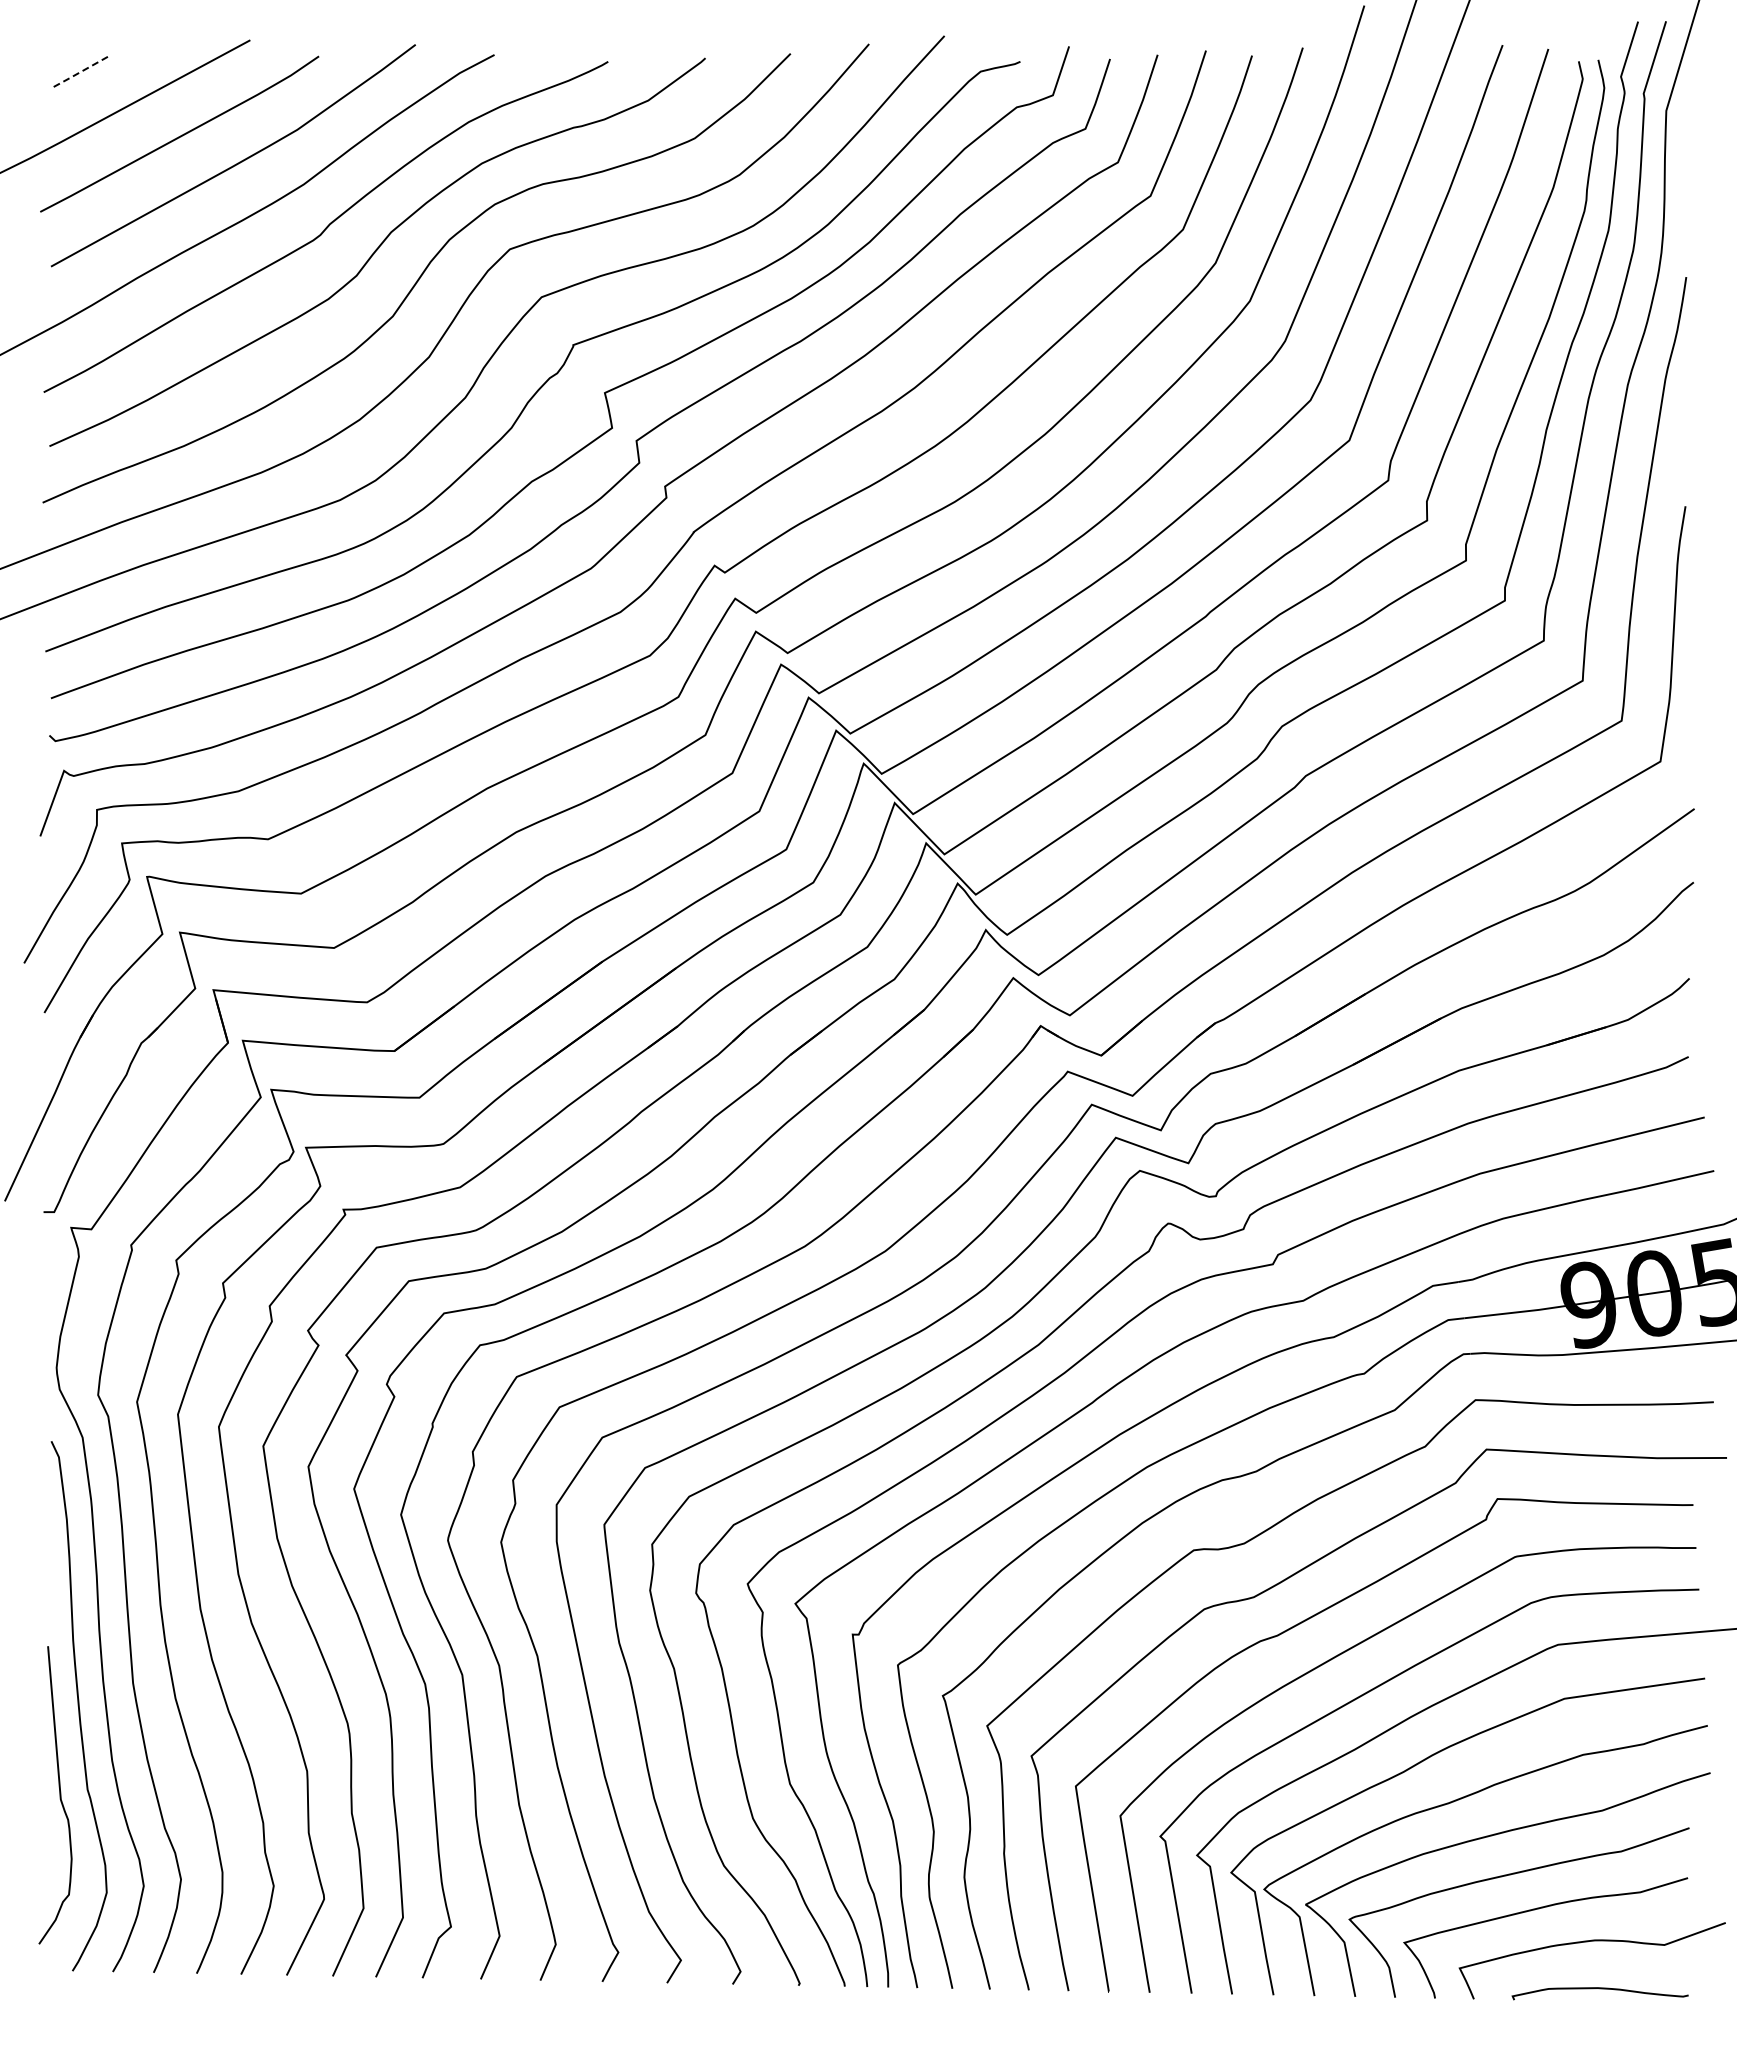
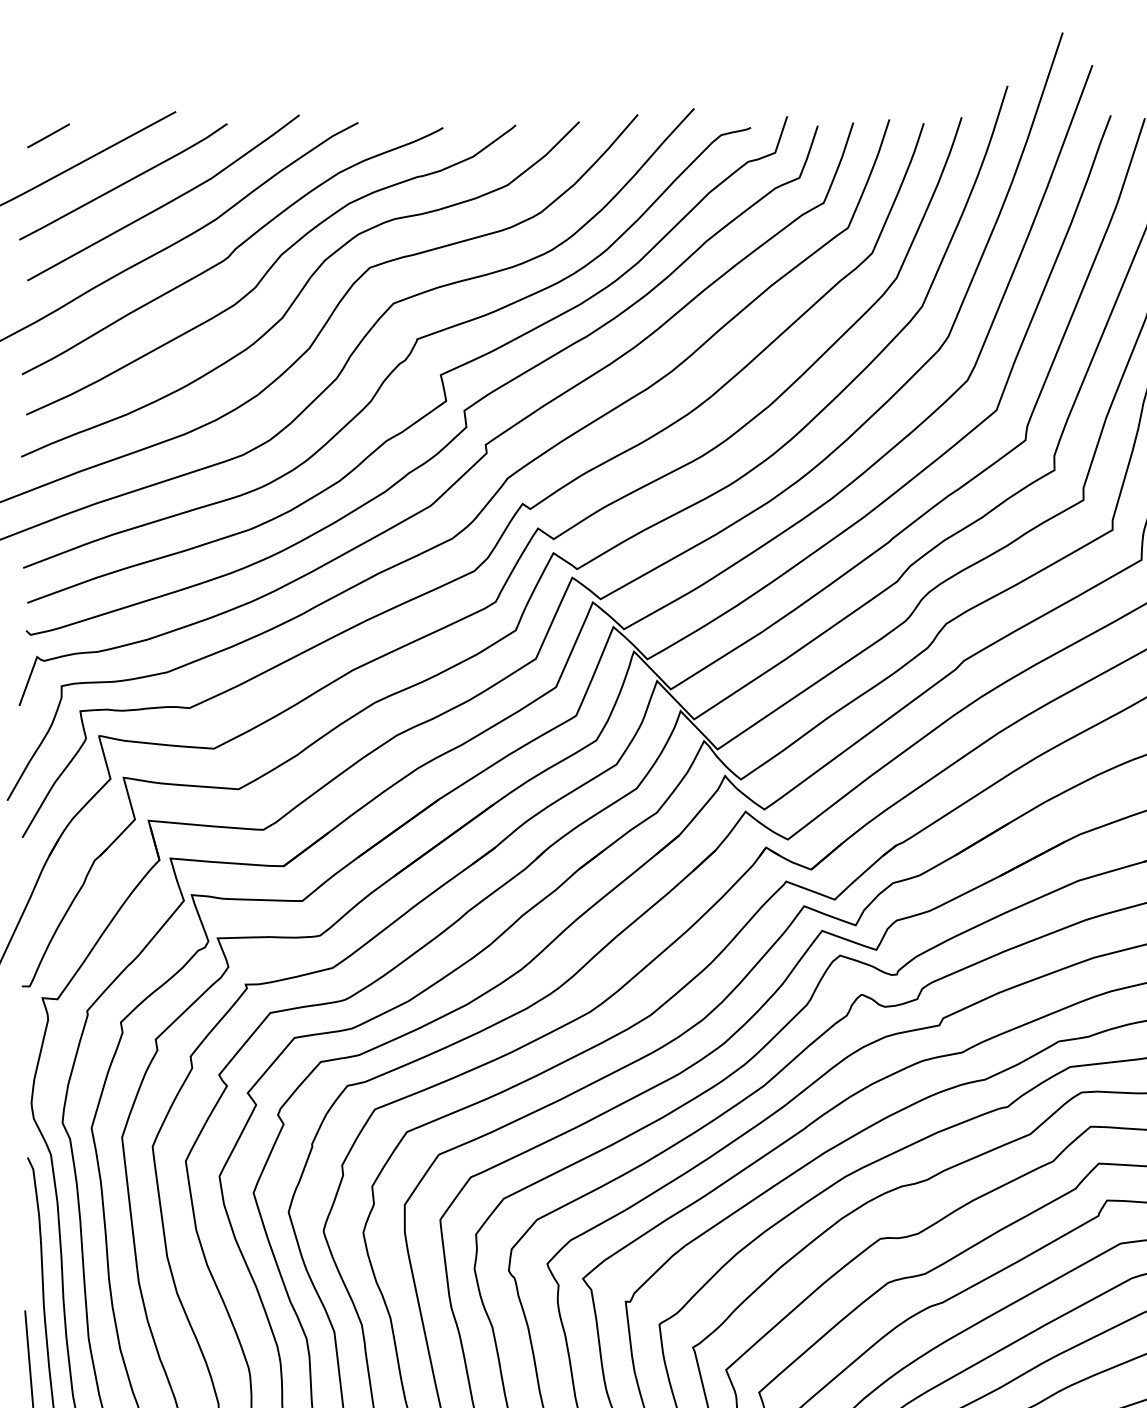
line: (78, 73) -> (47, 136), dashed -> solid

